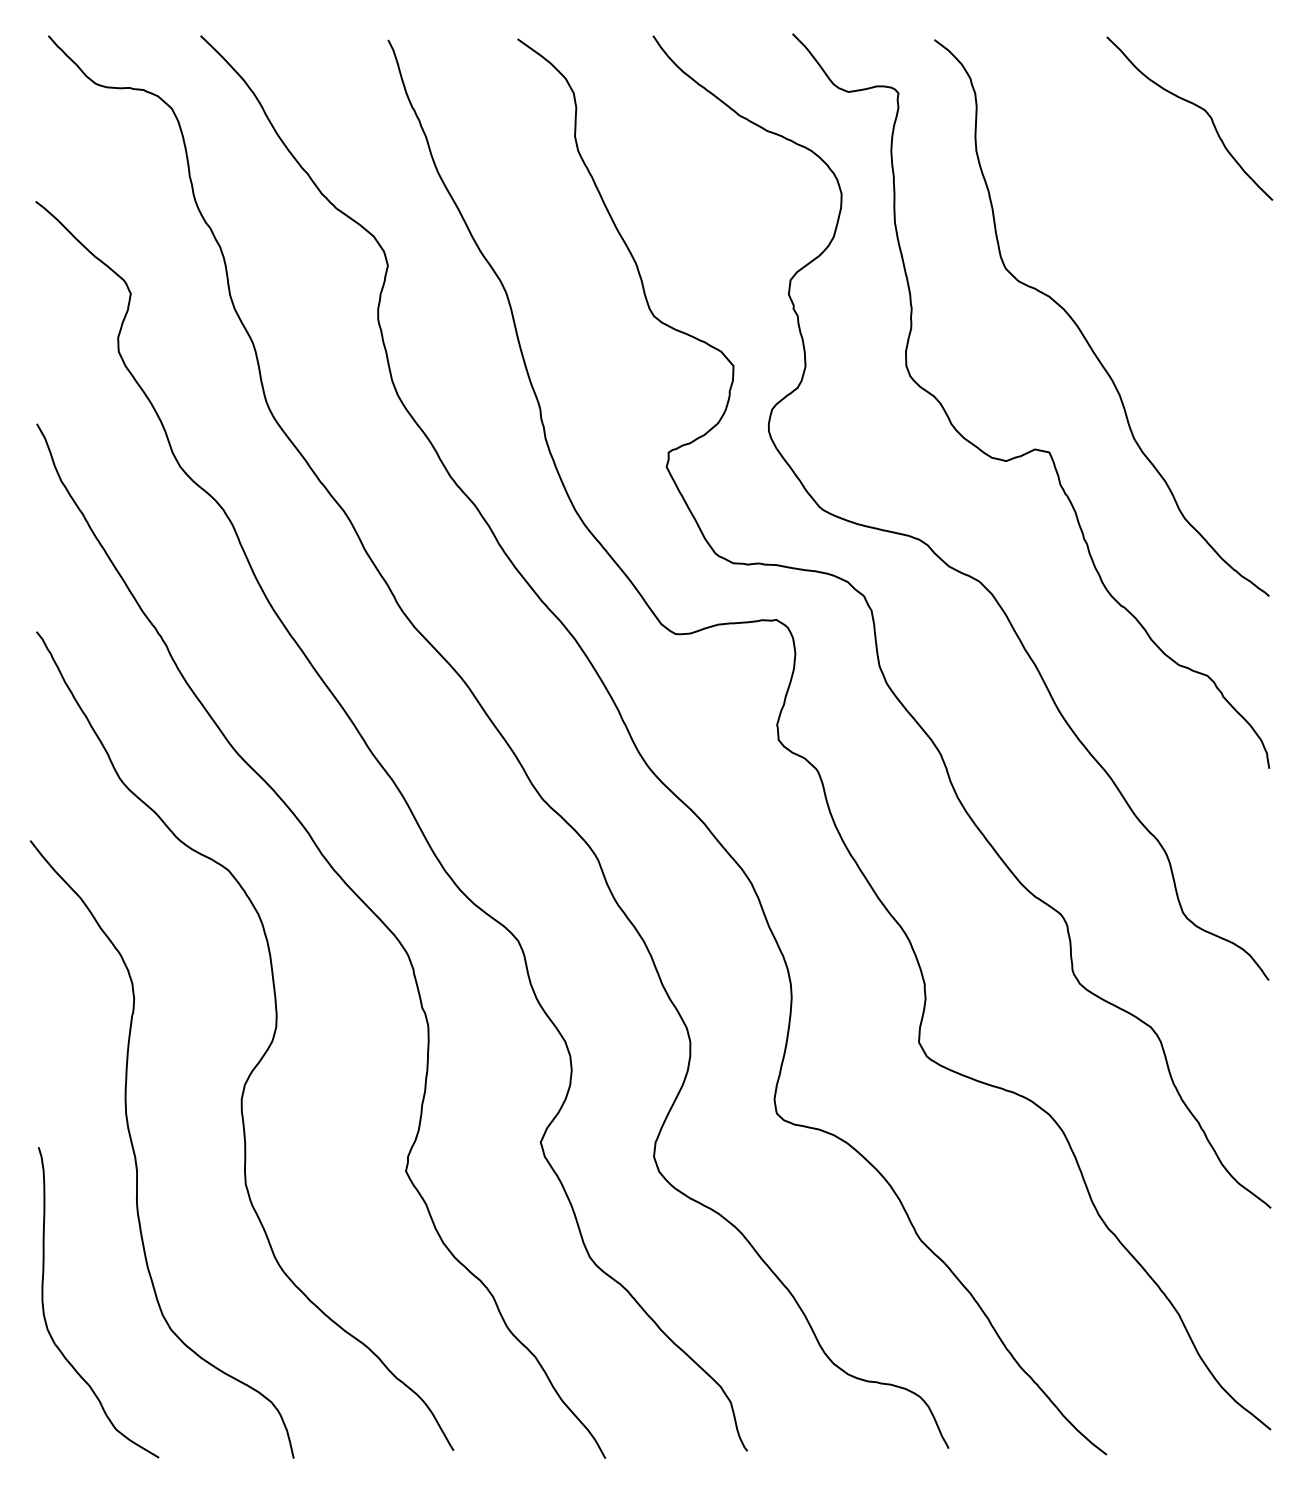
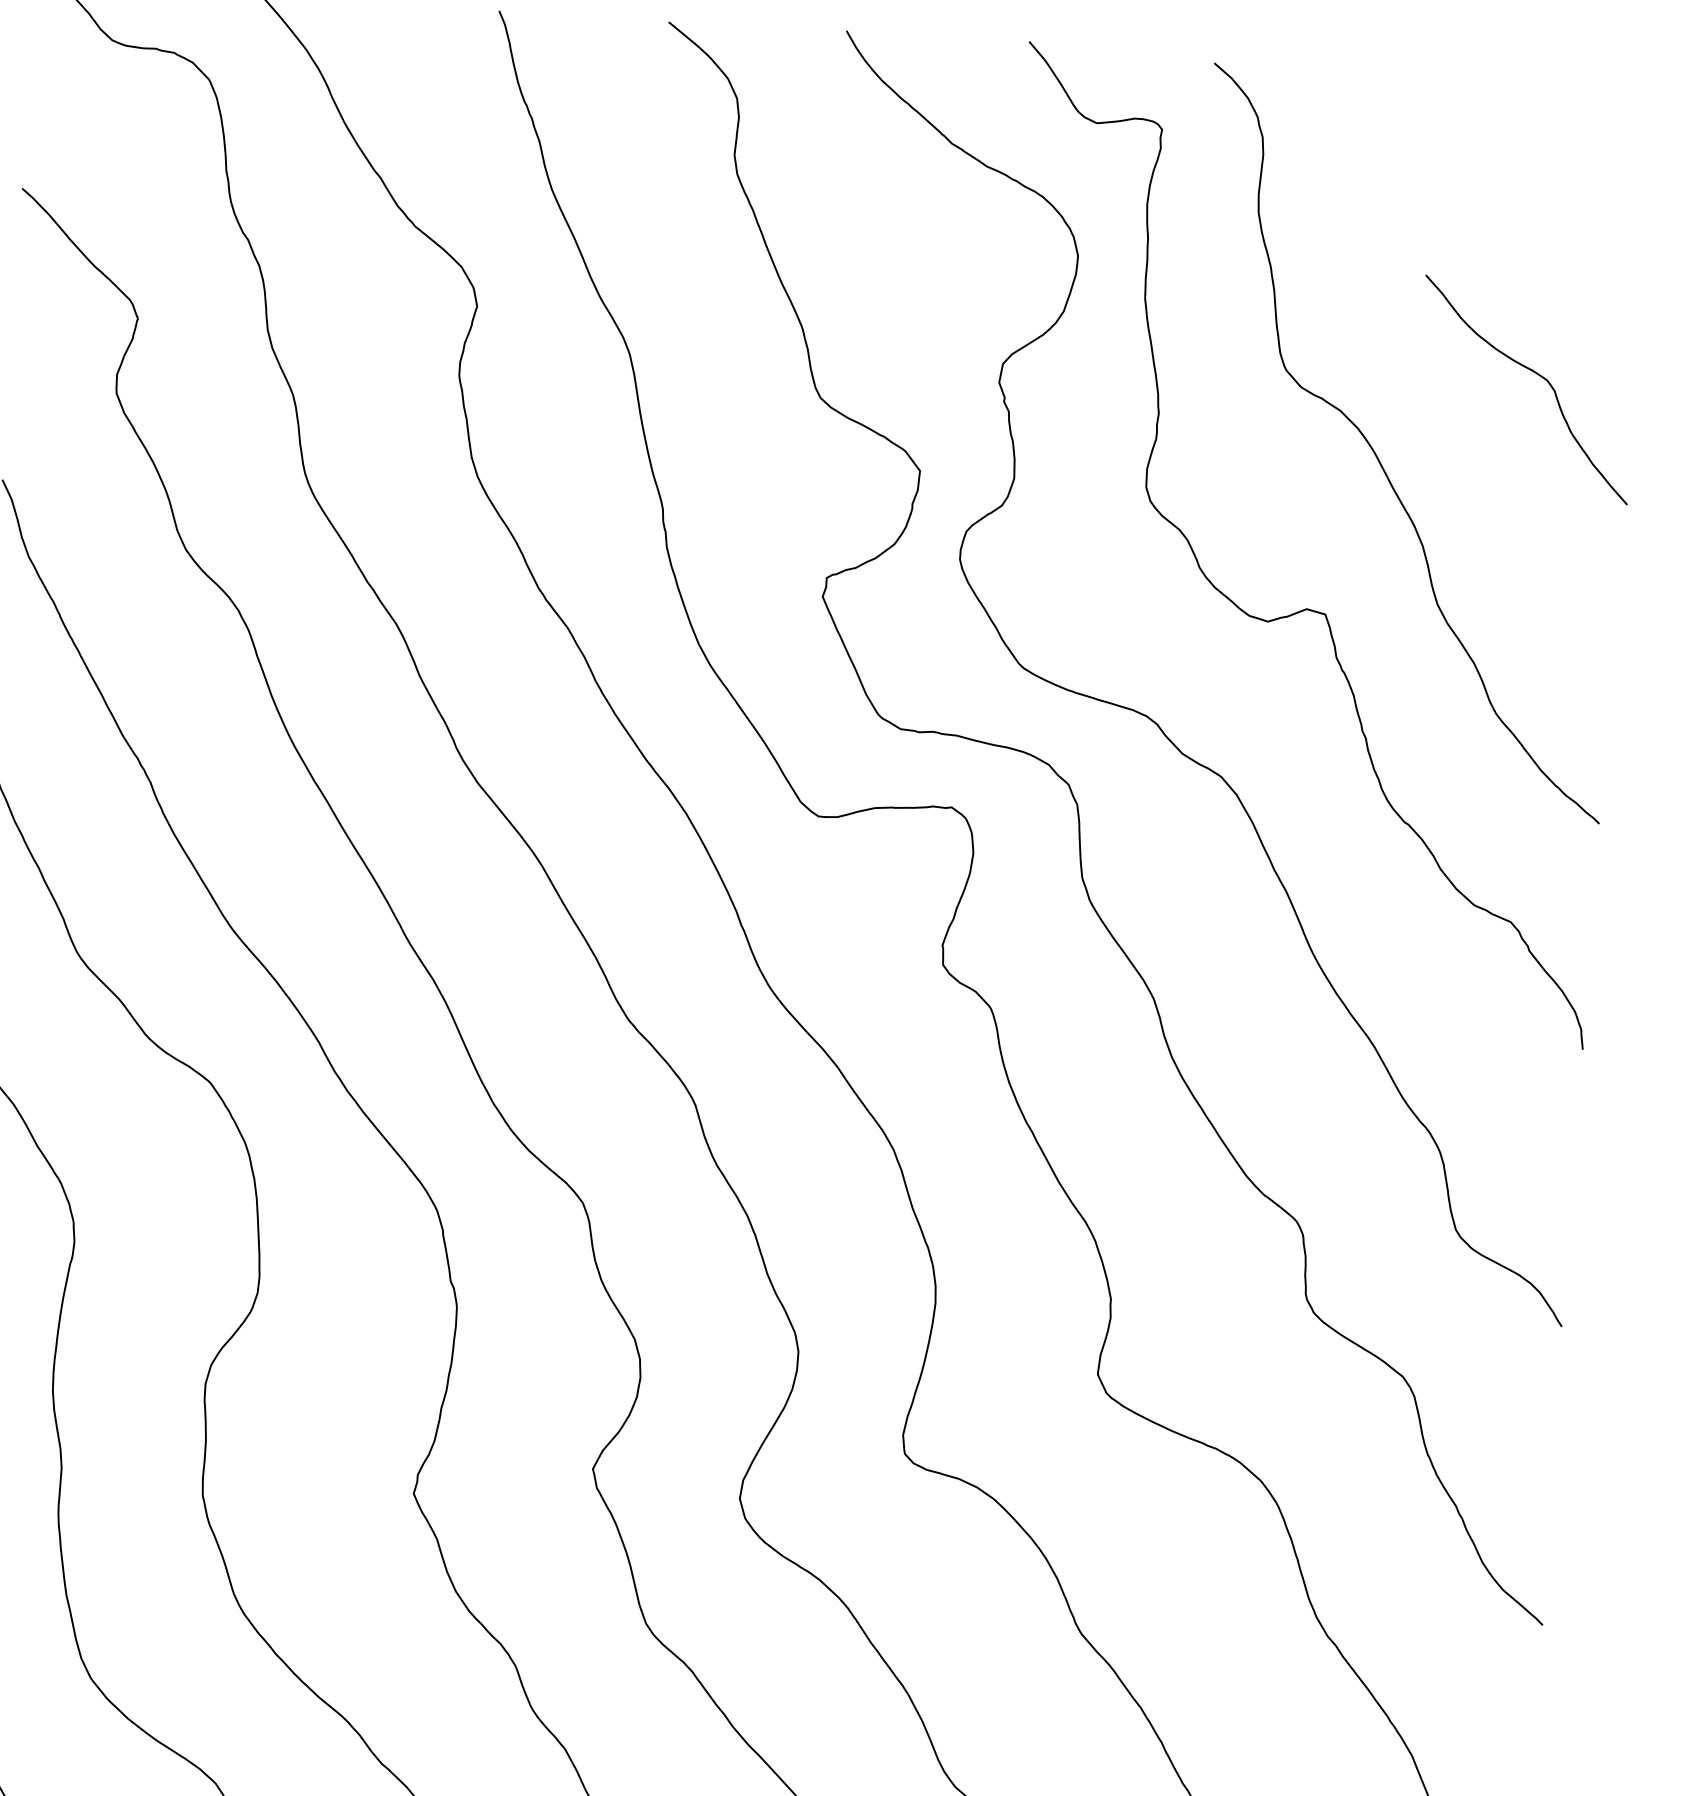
curve: (1196, 106) -> (1536, 374), moved

